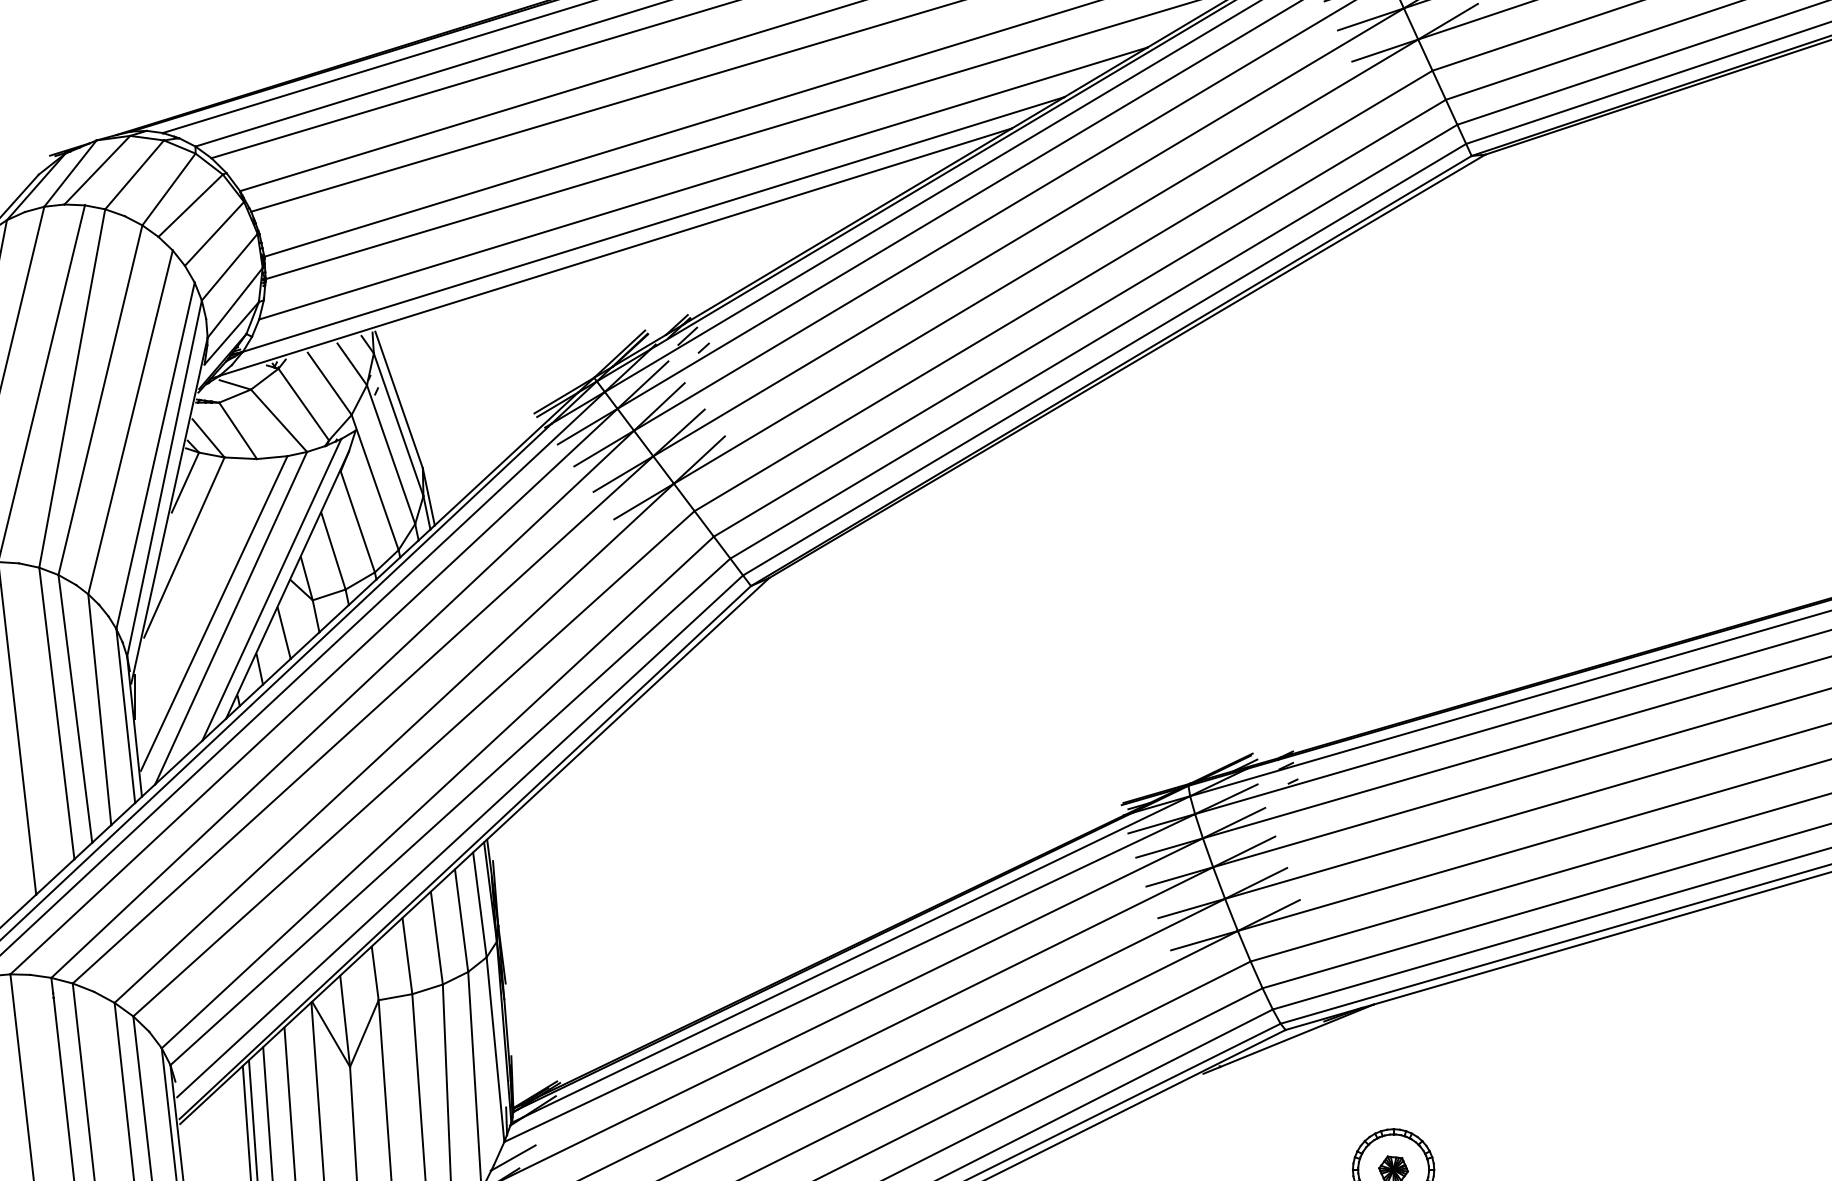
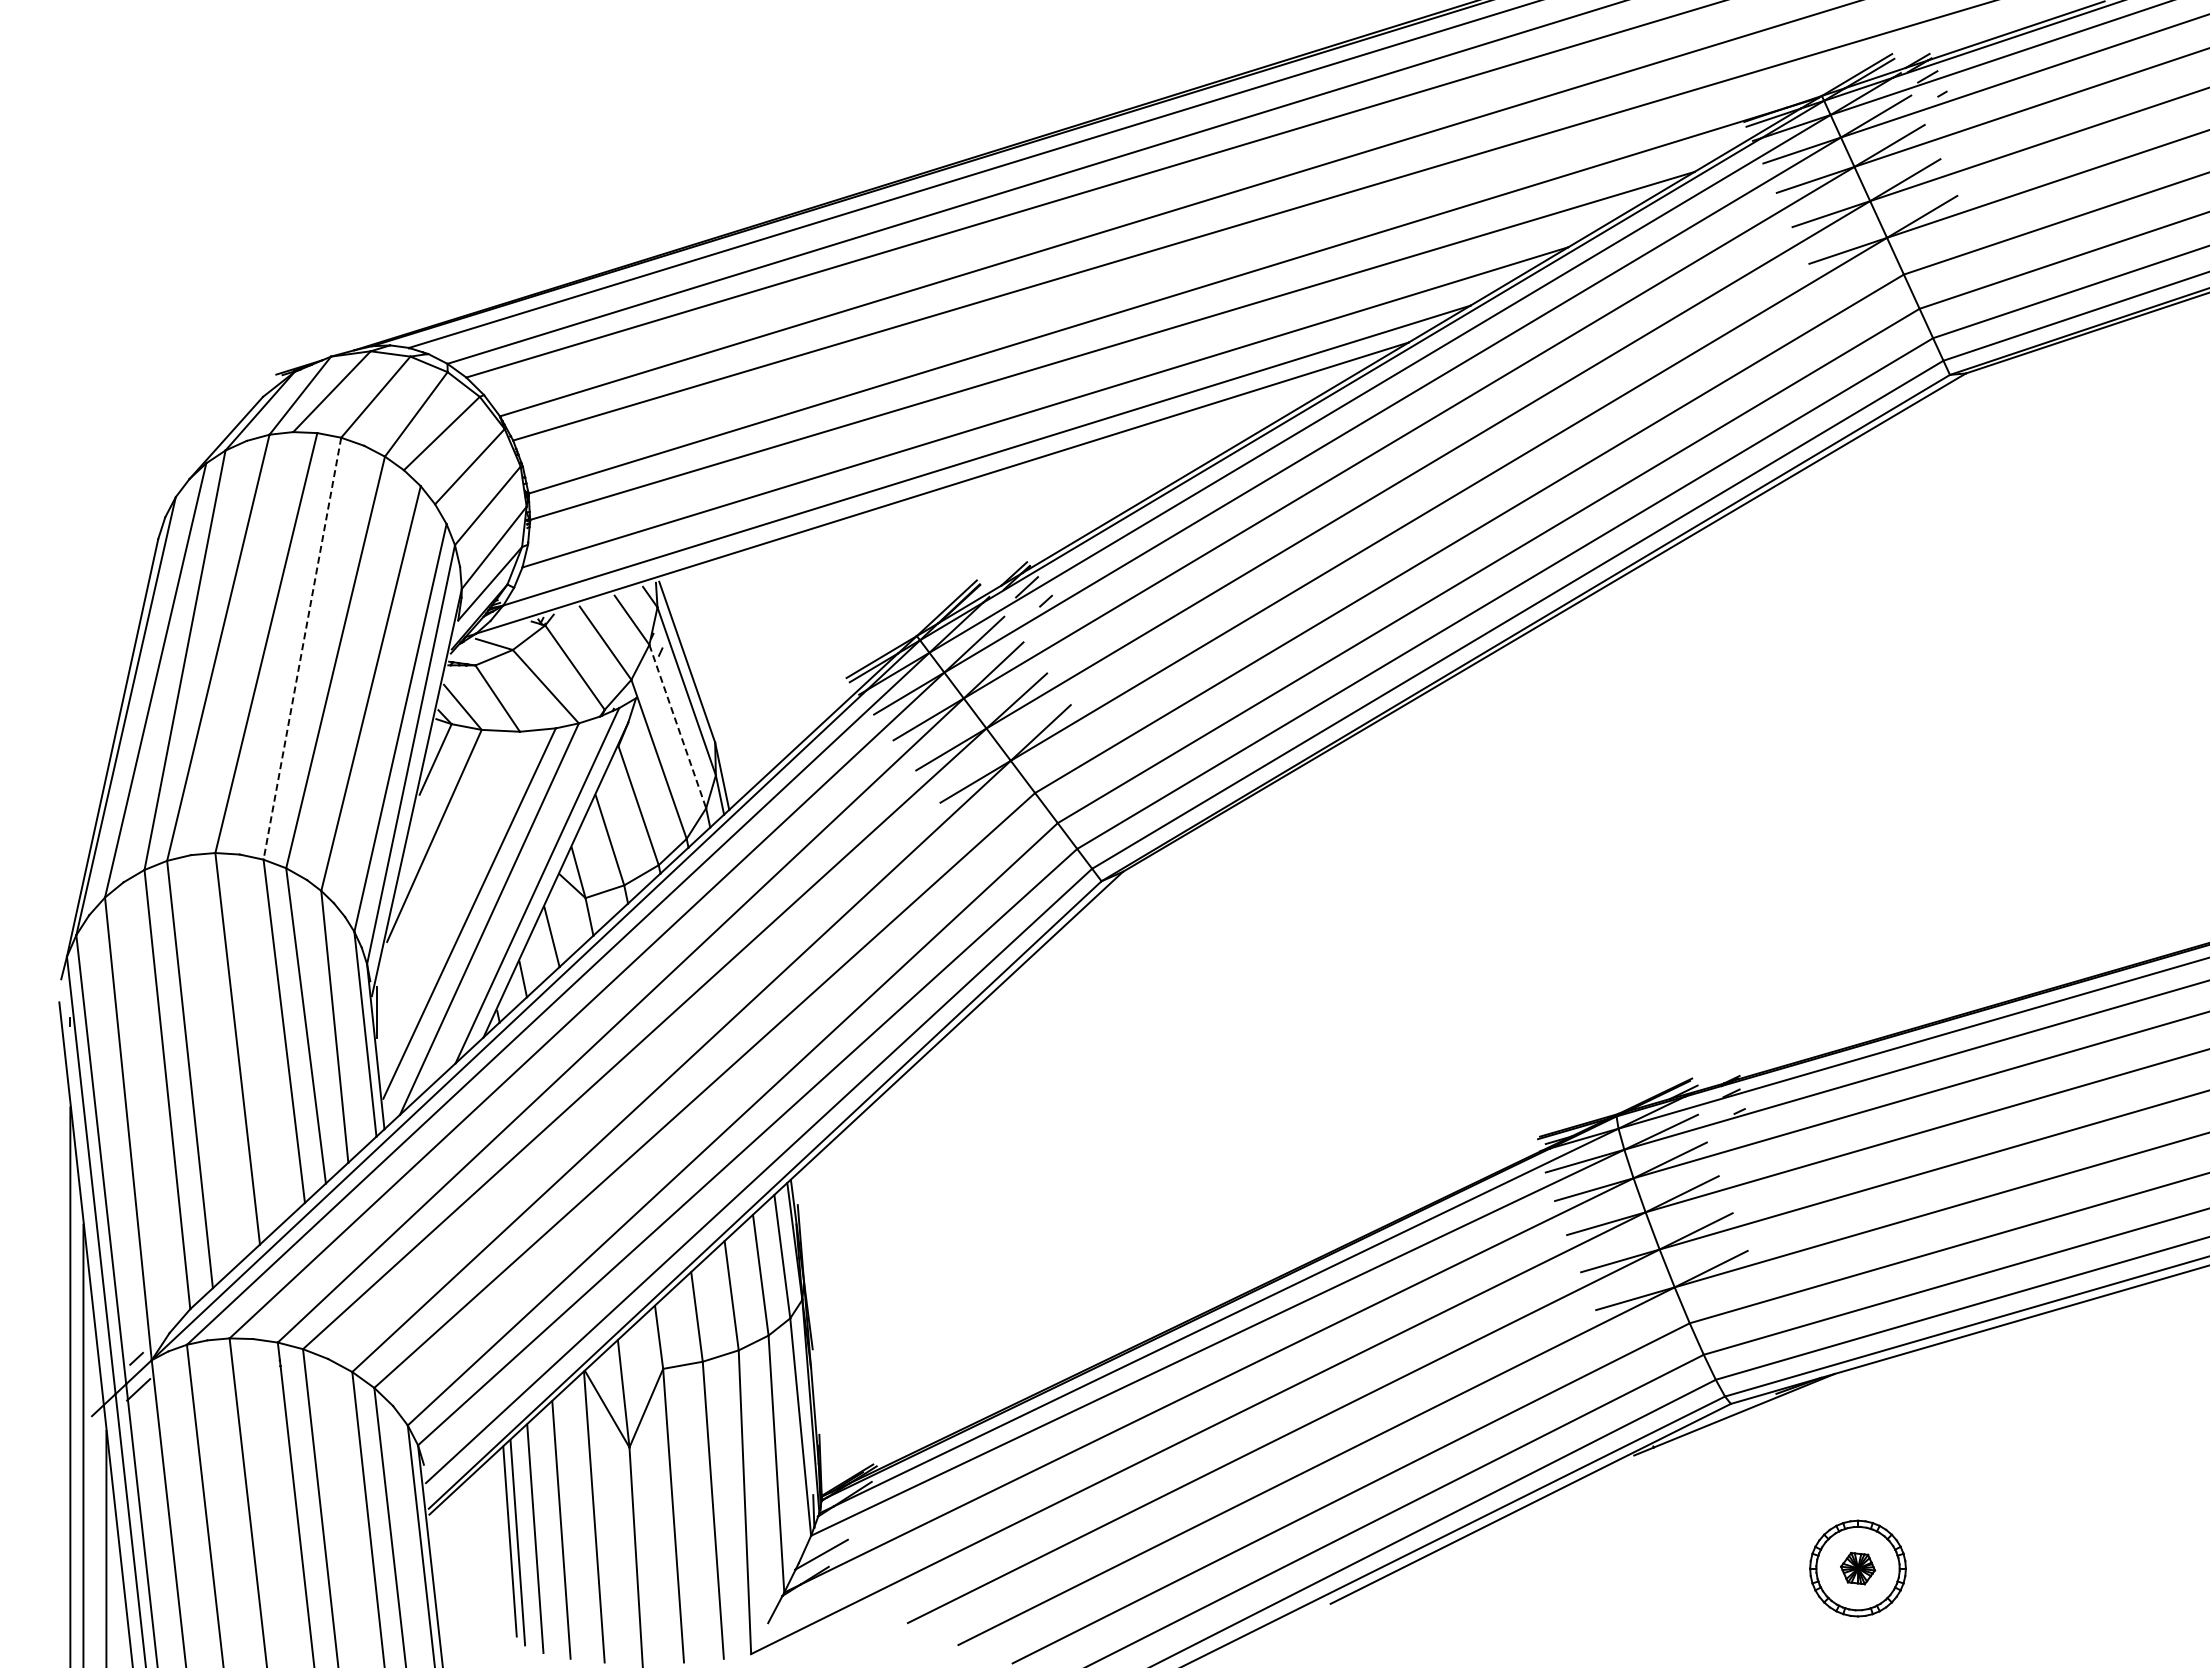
line: (72, 388) -> (302, 648), solid -> dashed
line: (390, 455) -> (677, 727), solid -> dashed

